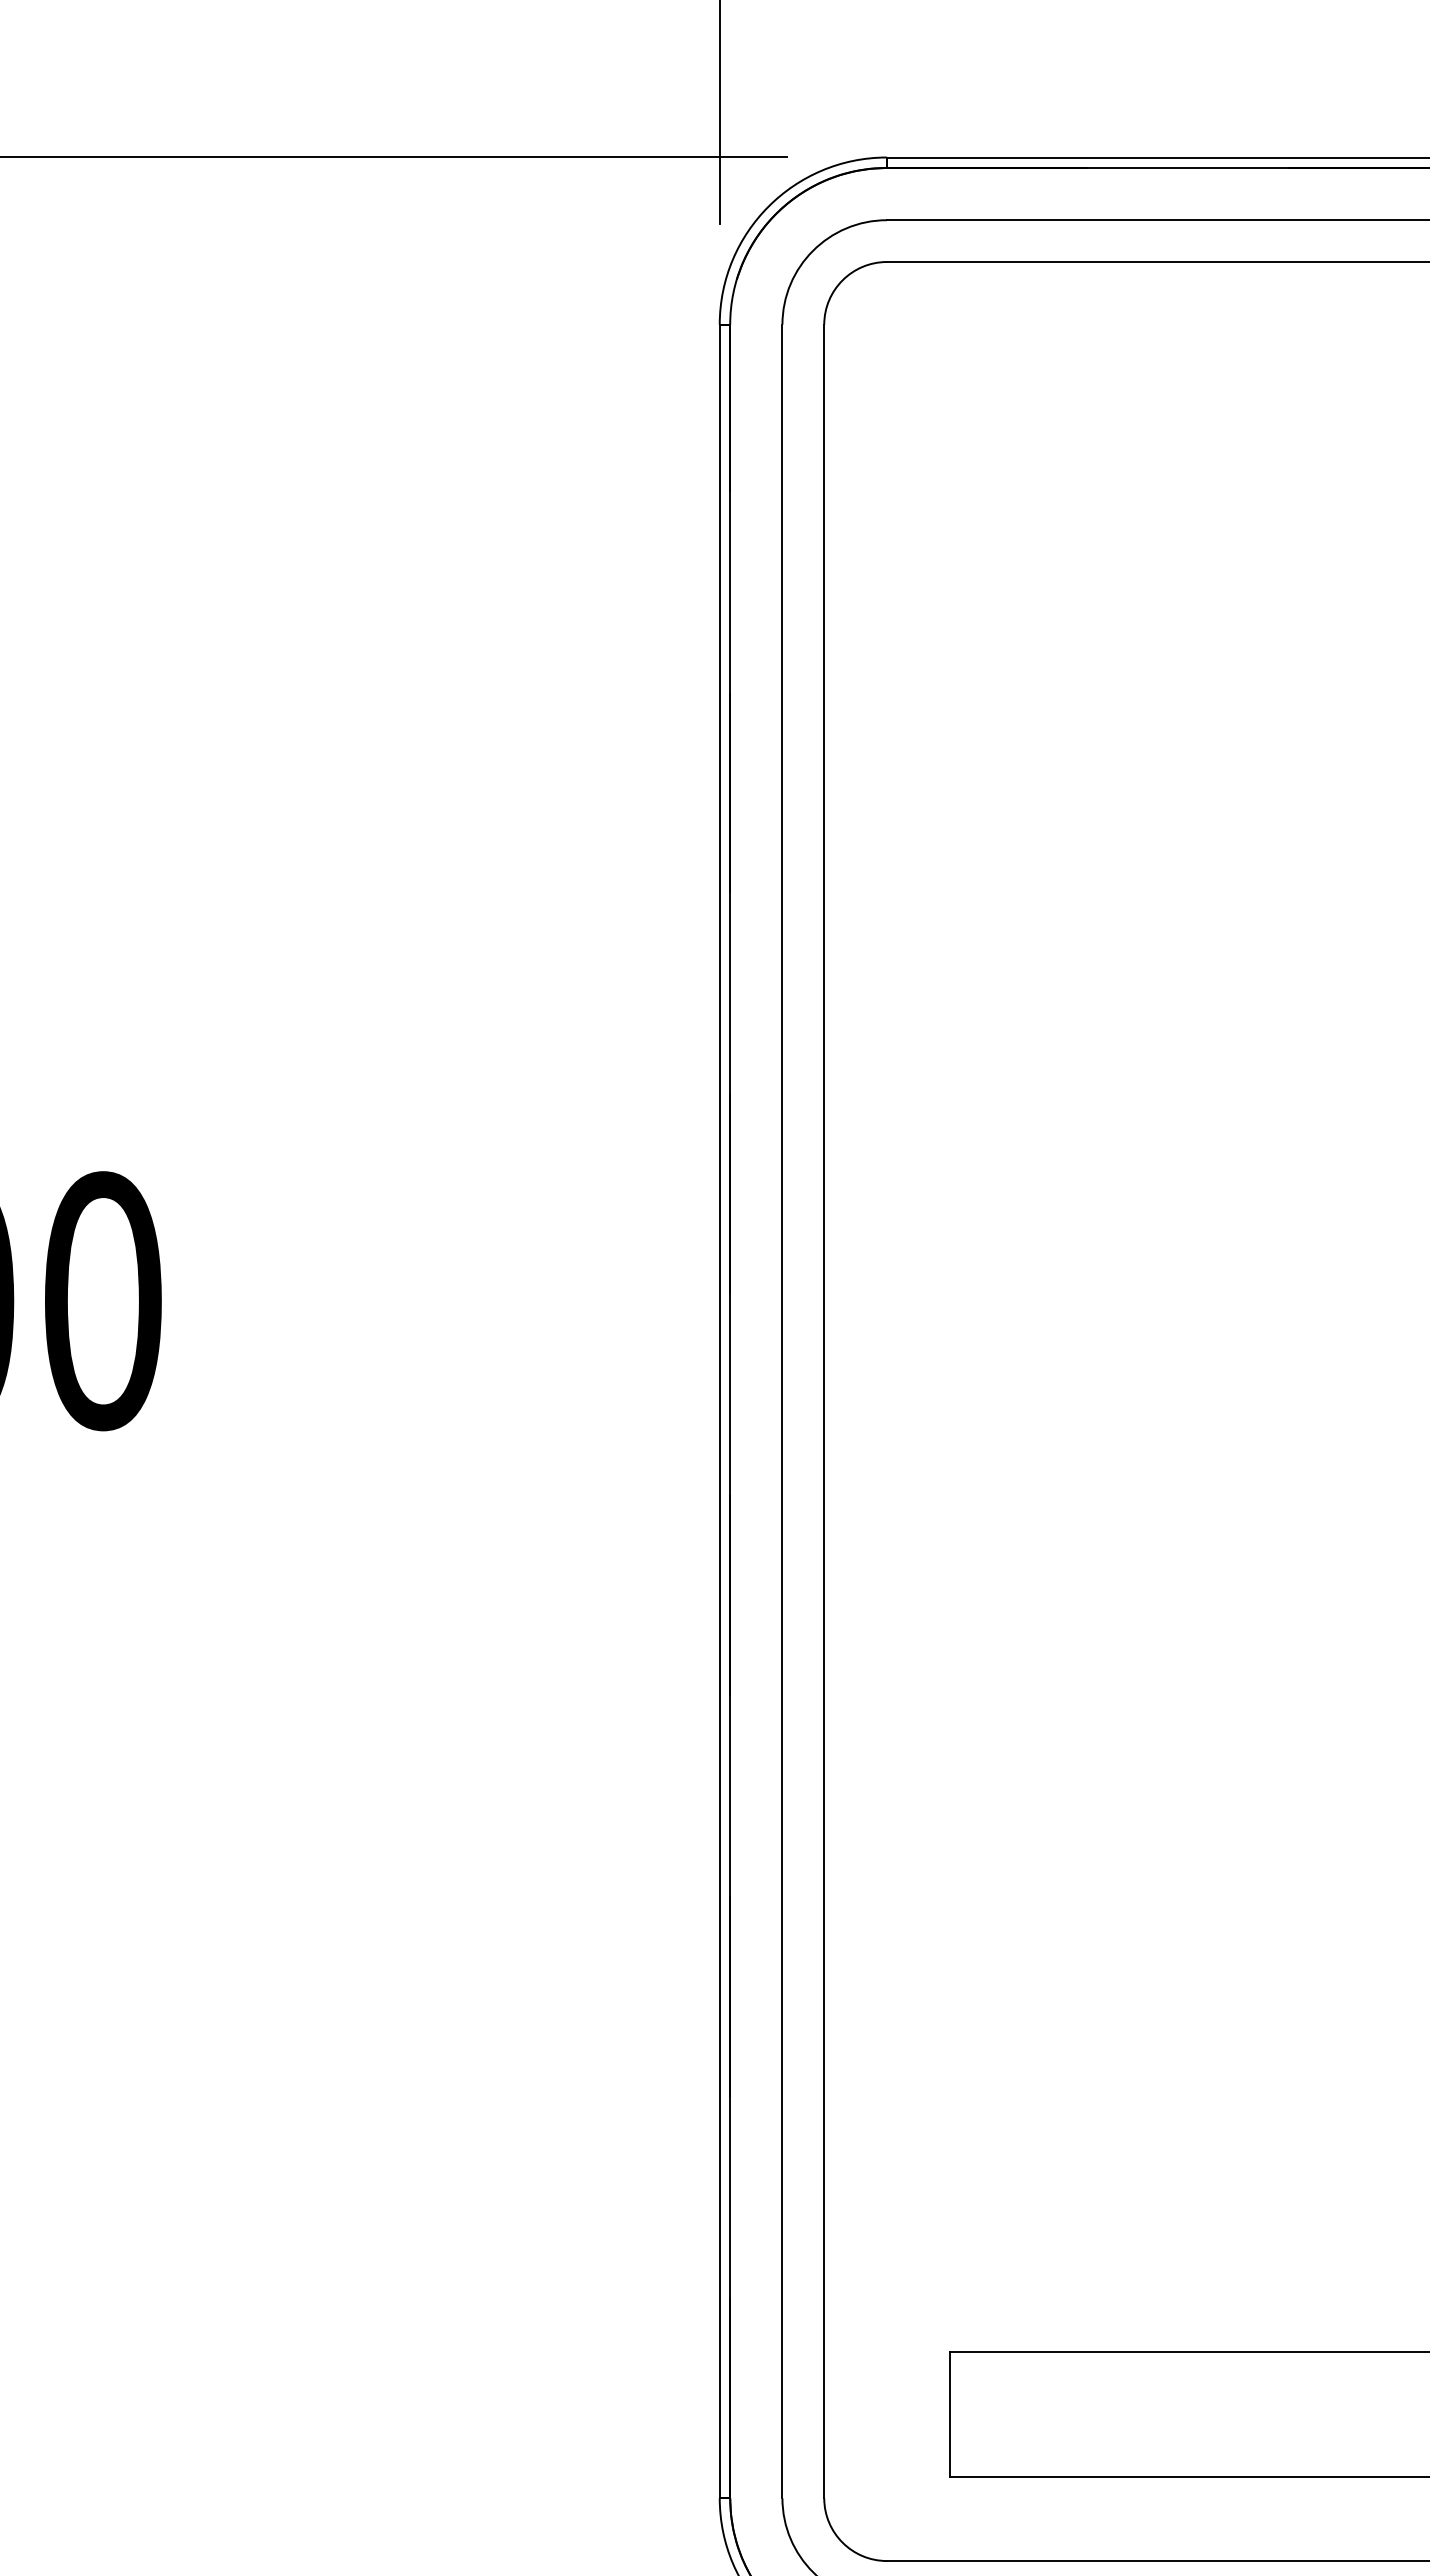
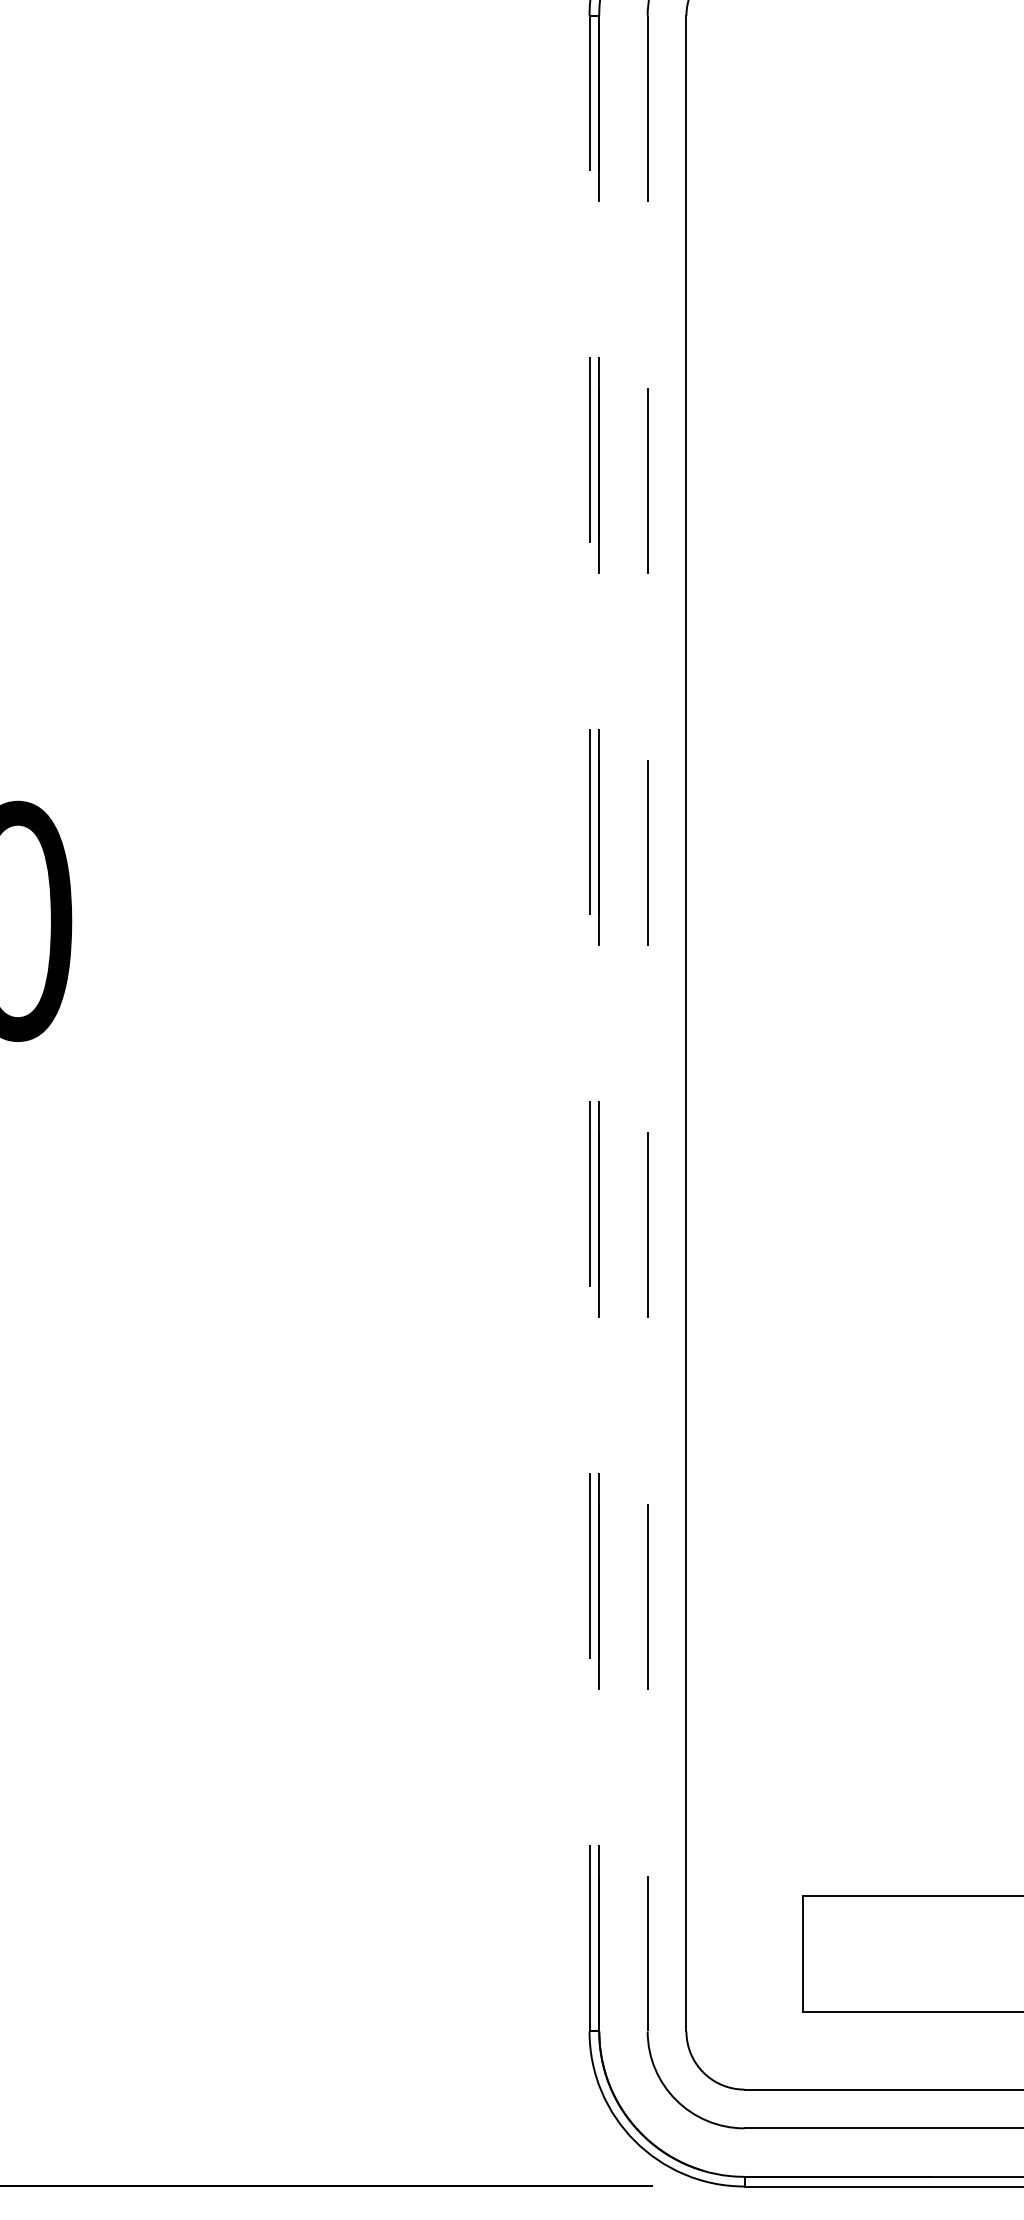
line: (719, 1411) -> (589, 1023), solid -> dashed
line: (730, 1411) -> (599, 1023), solid -> dashed
line: (782, 1411) -> (647, 1023), solid -> dashed

